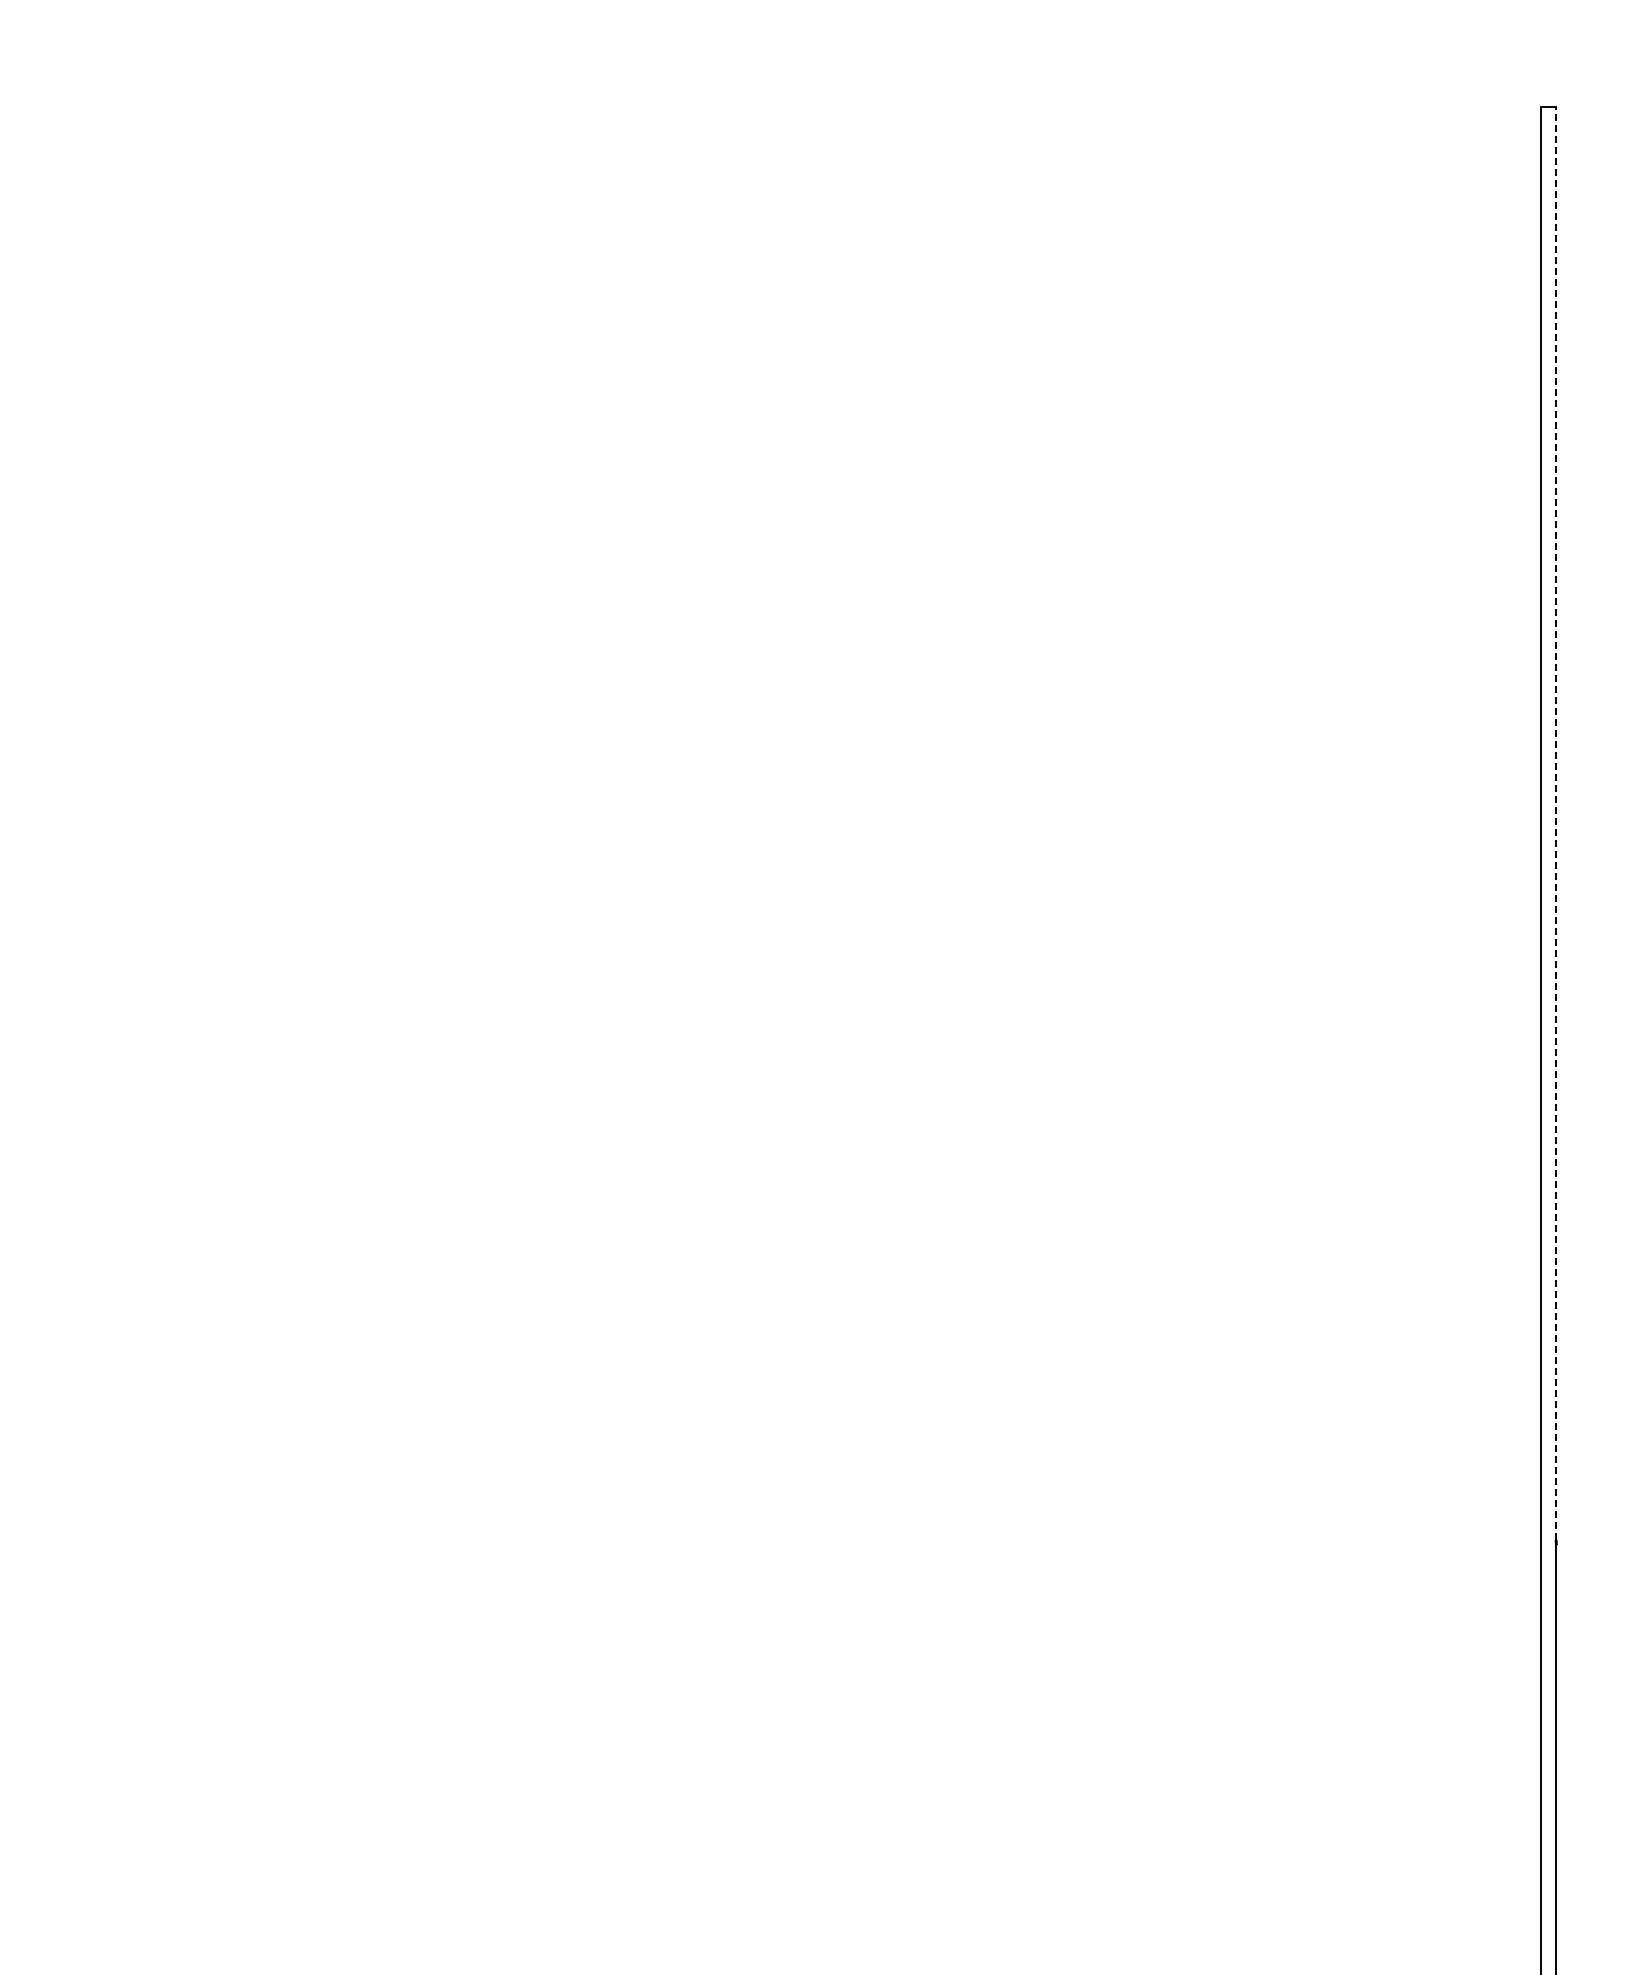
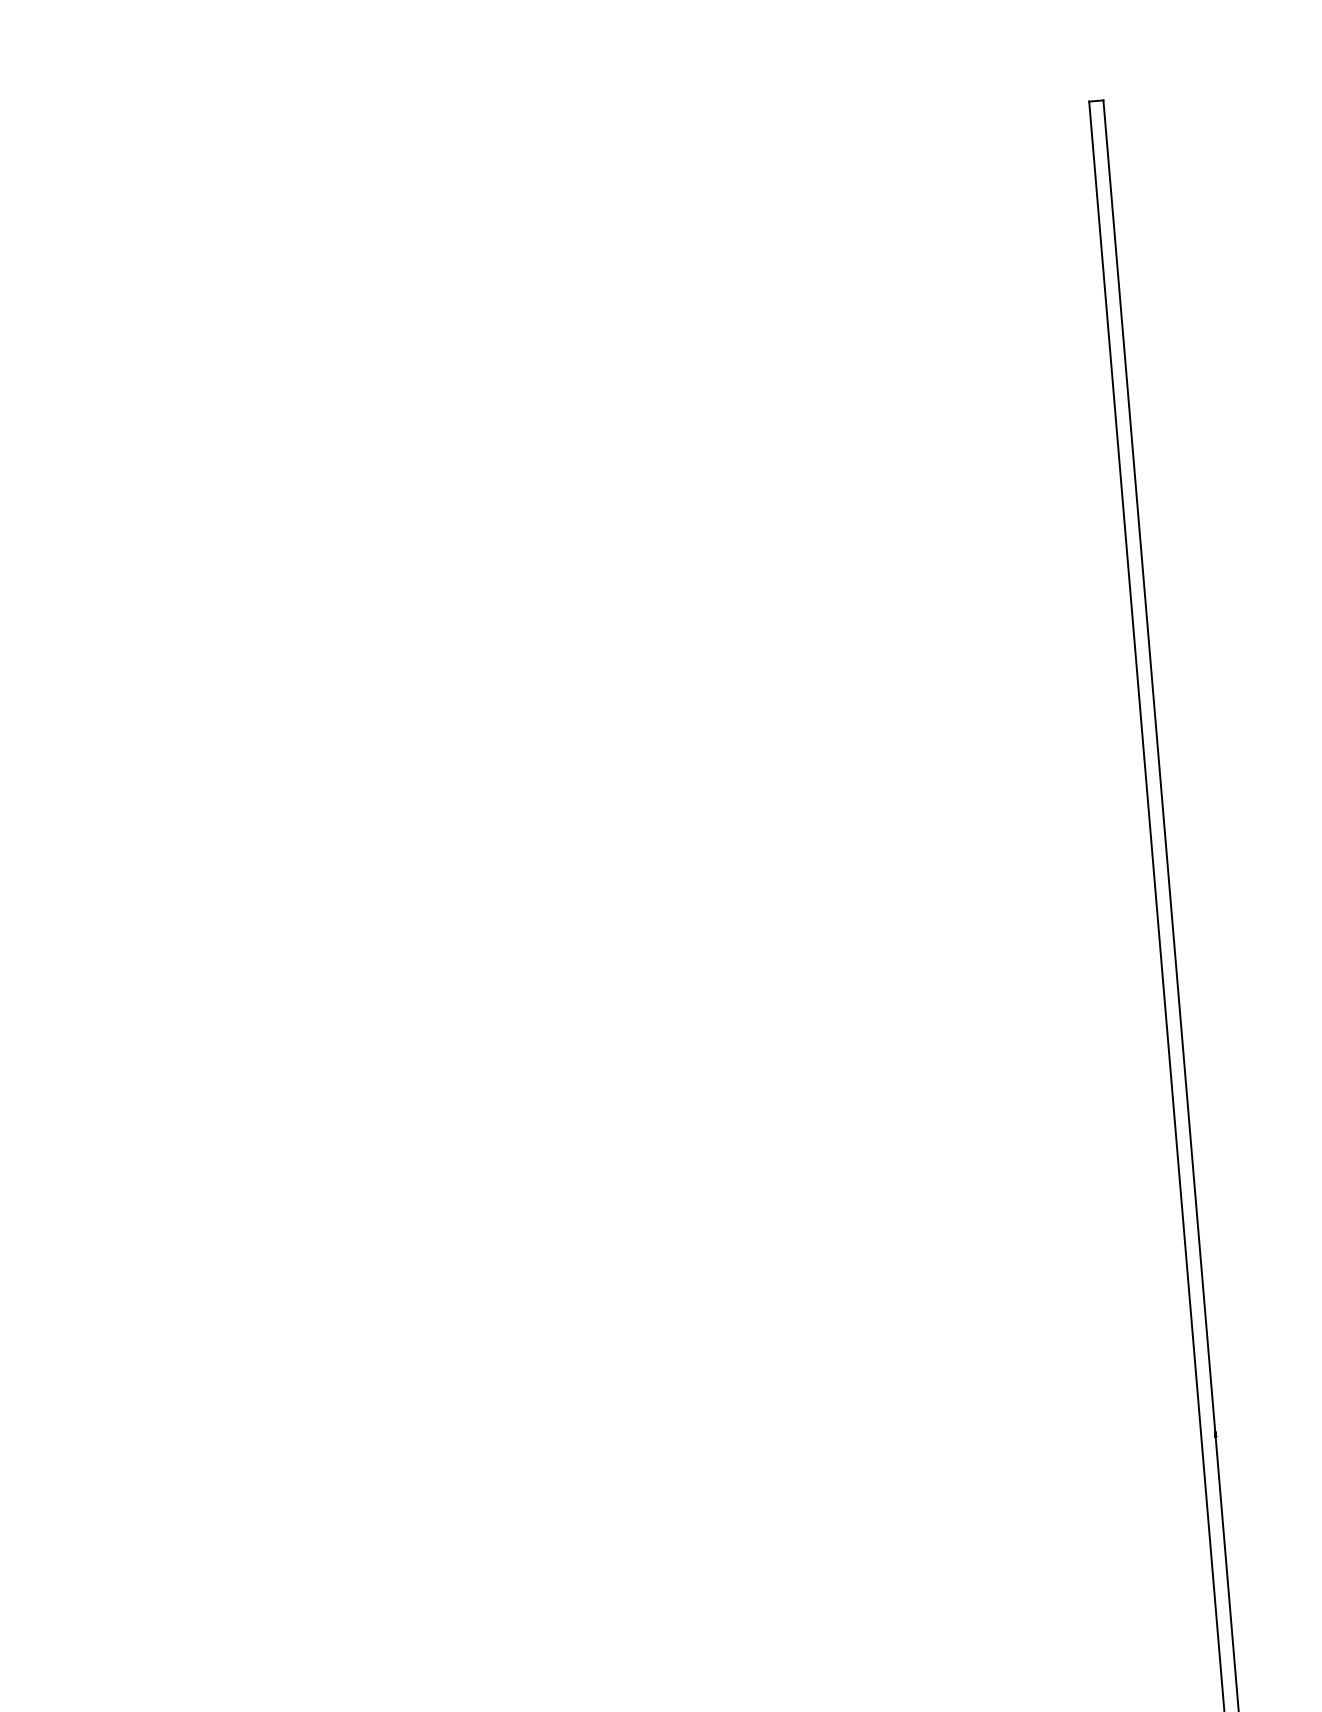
line: (1556, 823) -> (1159, 766), dashed -> solid

